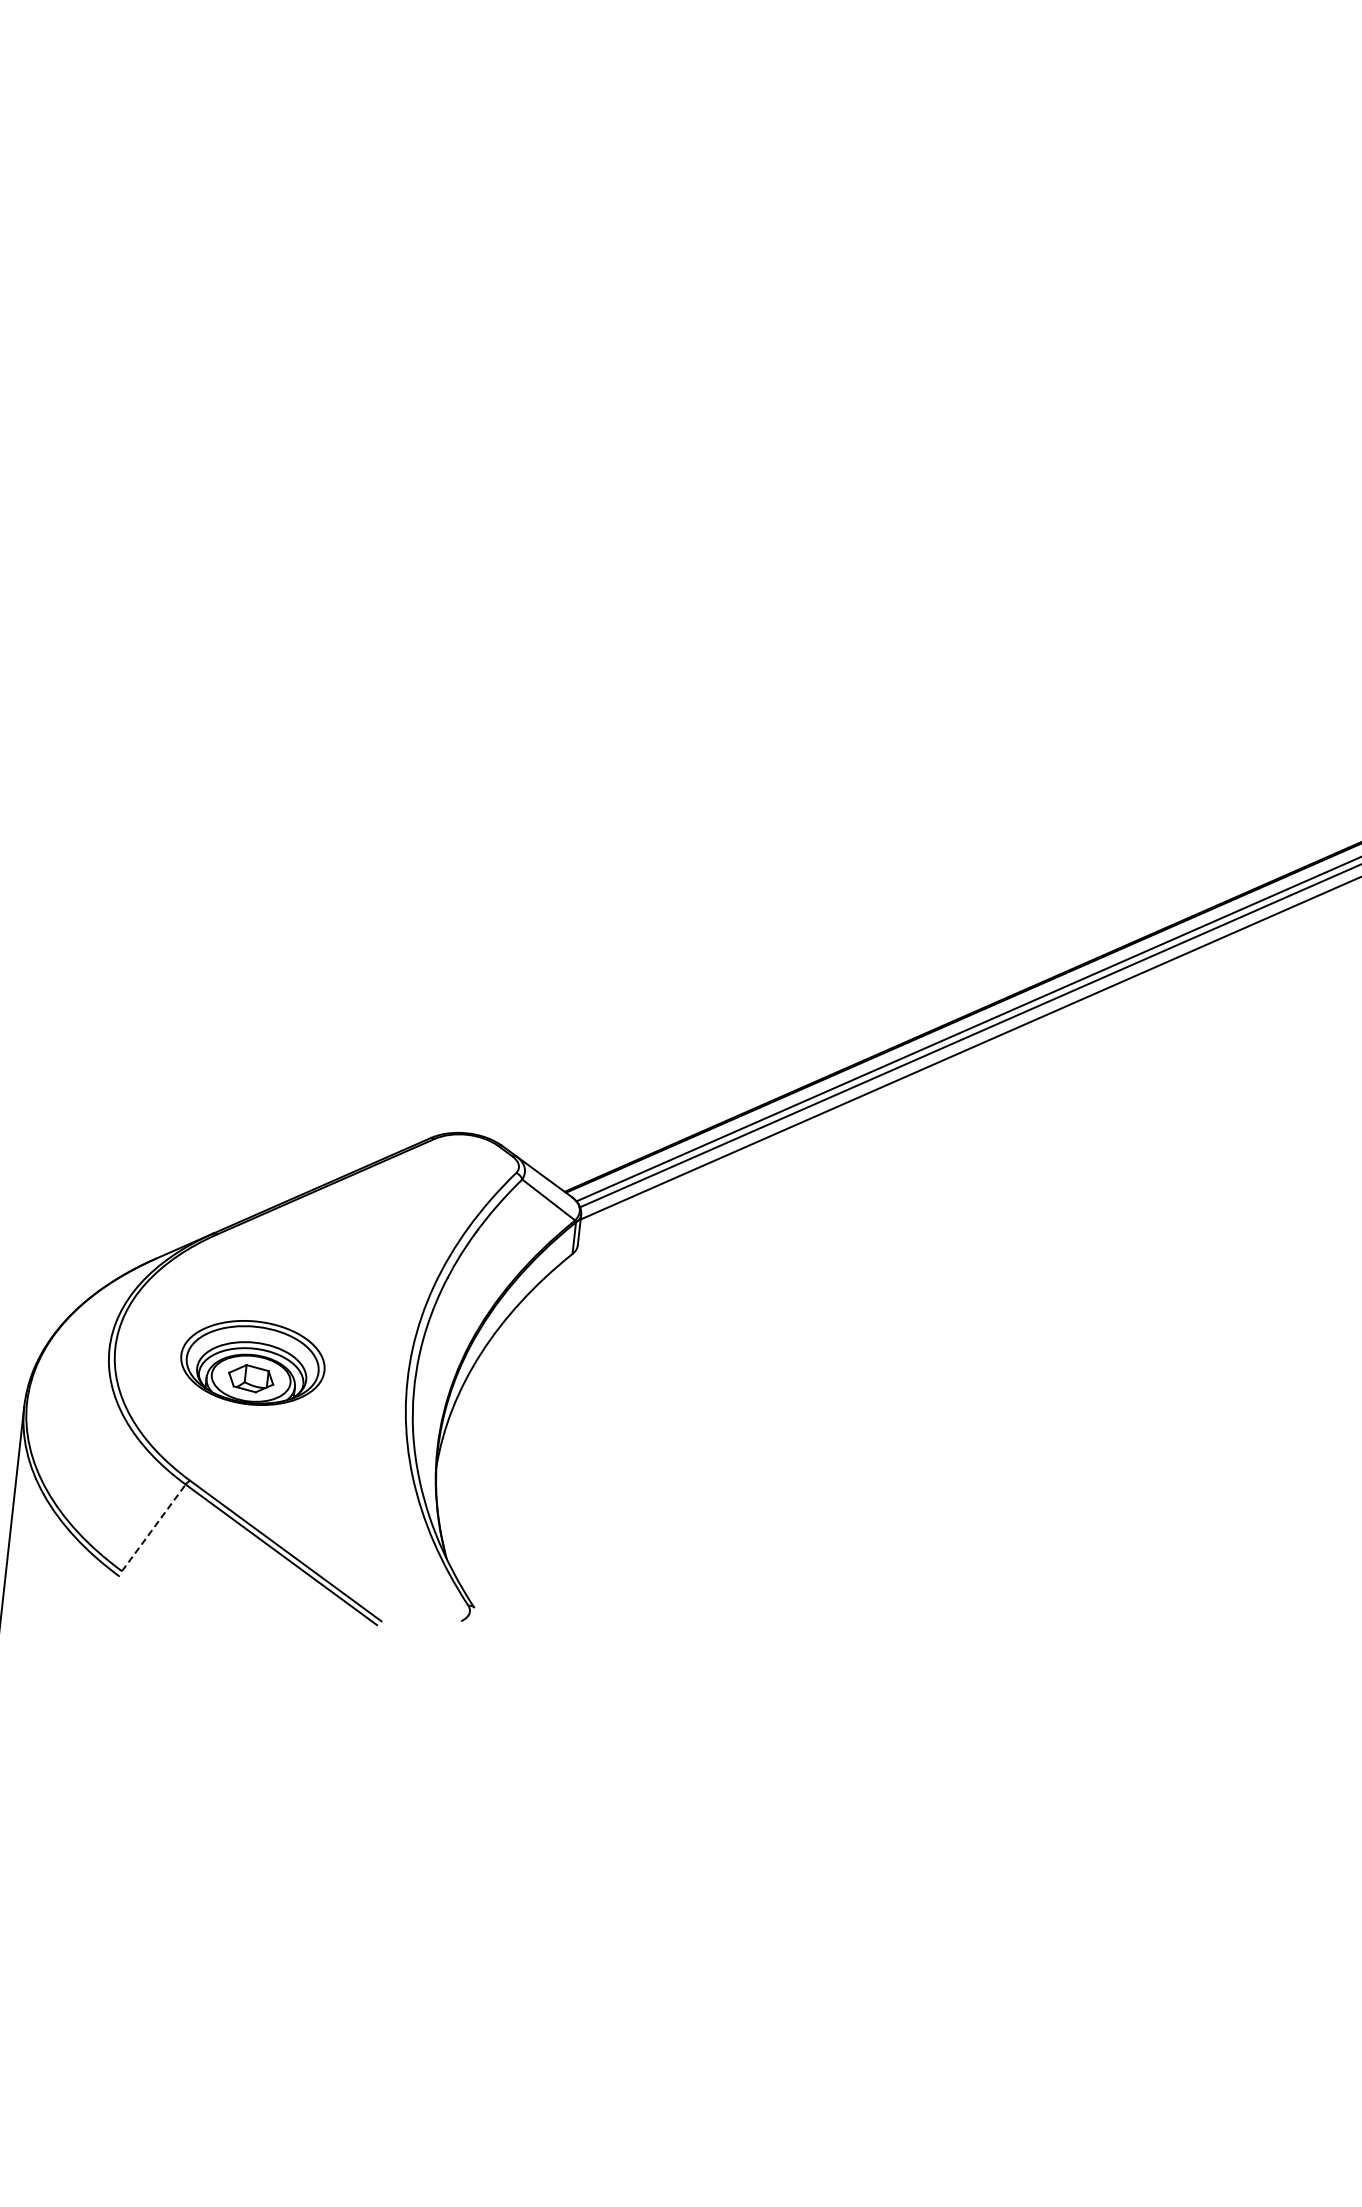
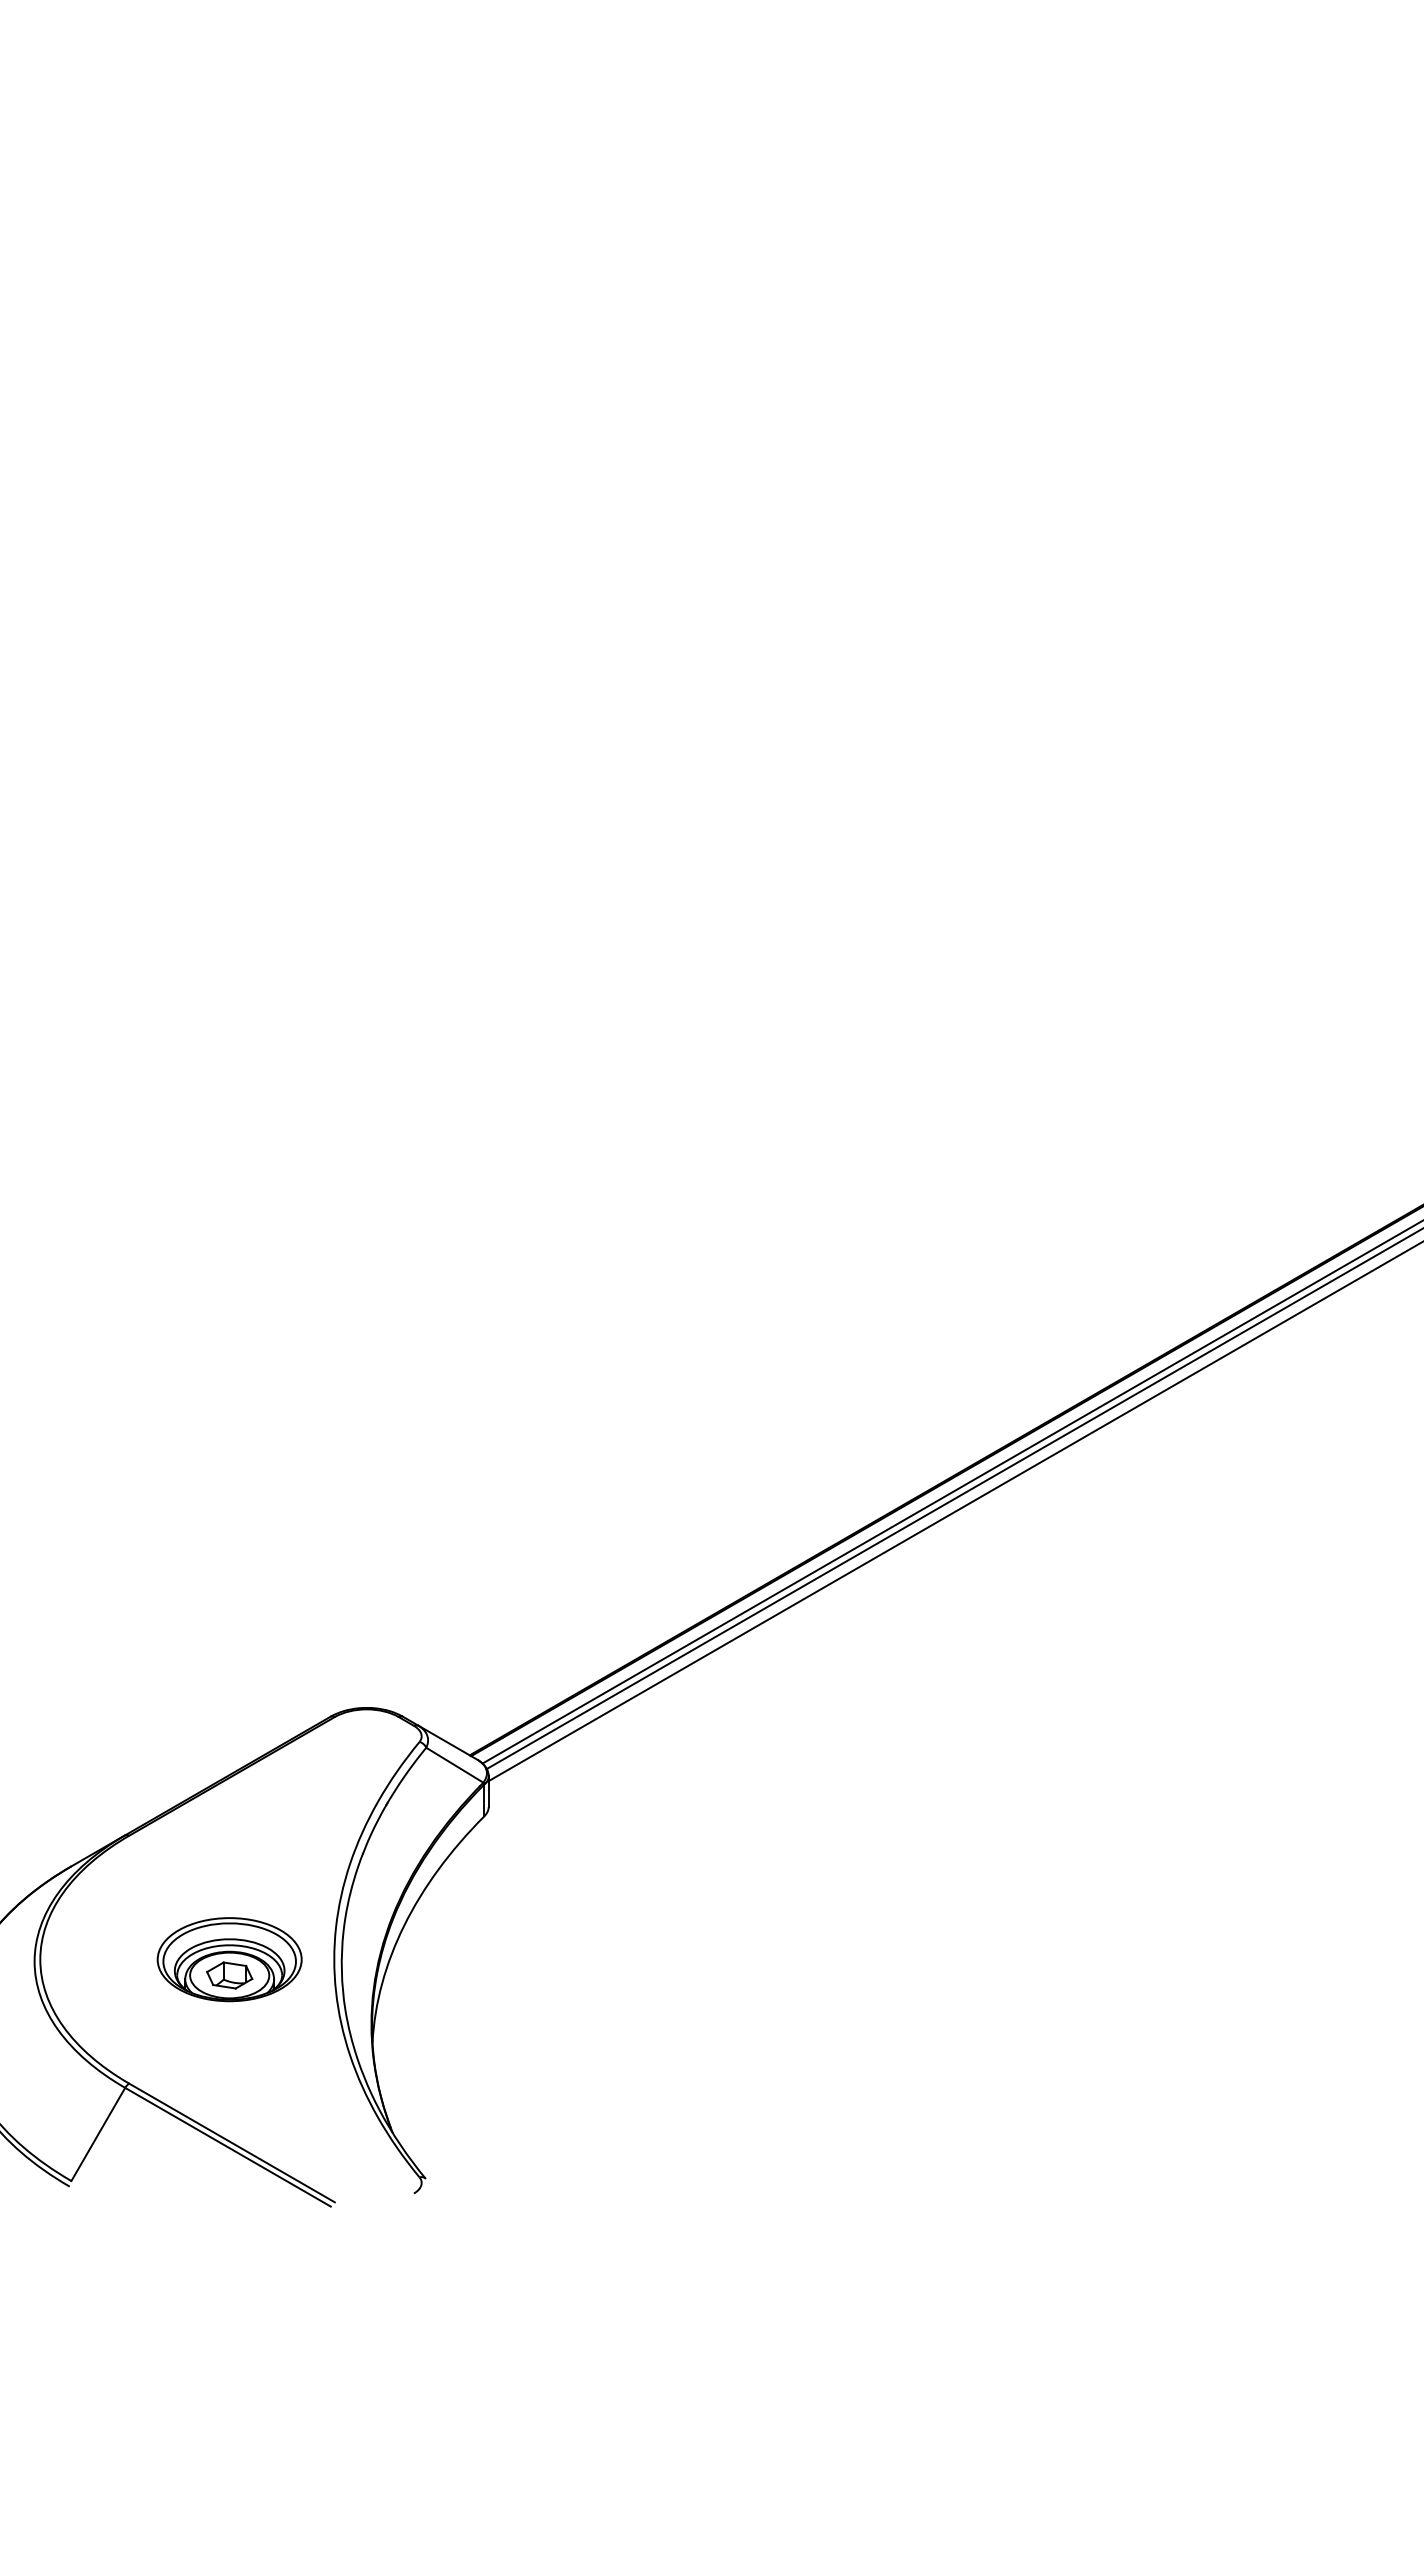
part: (252, 1362) -> (229, 1959), moved
line: (154, 1527) -> (98, 2134), dashed -> solid

